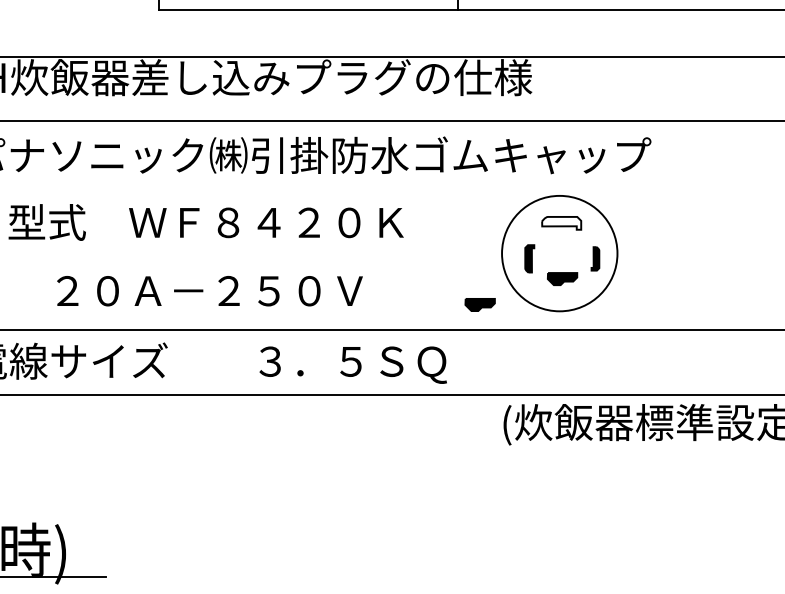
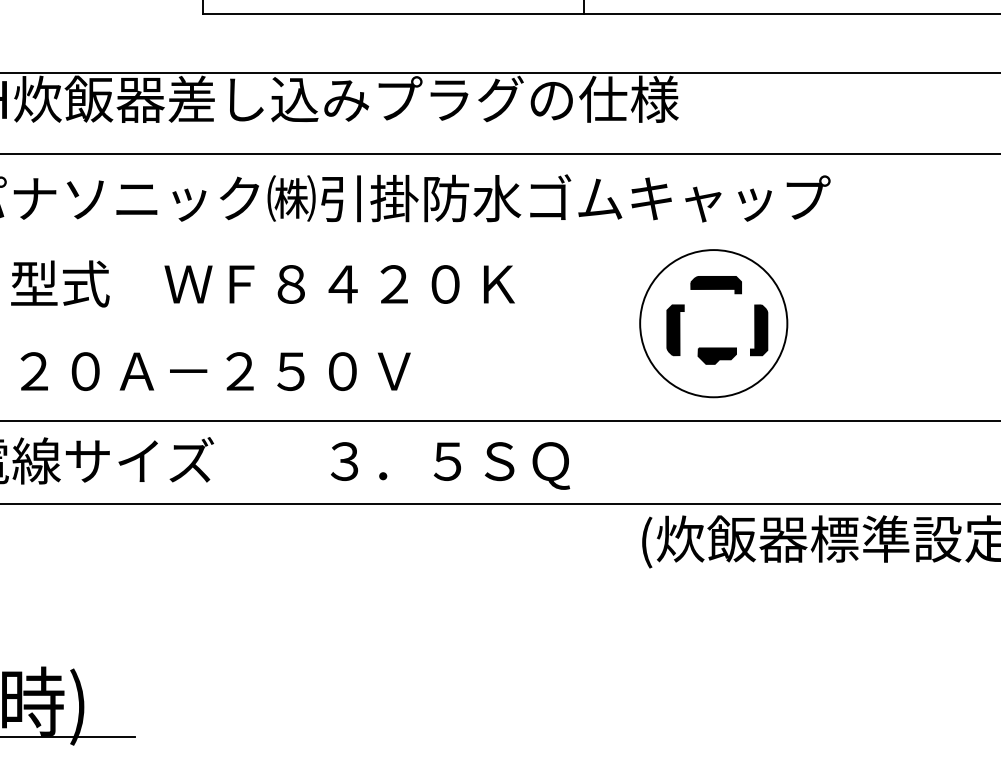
fill: (561, 222) -> (716, 284), added
part: (529, 258) -> (675, 330), size x1.43
part: (595, 258) -> (759, 330), size x1.67
text: (209, 291) -> (215, 371), moved
part: (479, 304) -> (611, 388), removed

